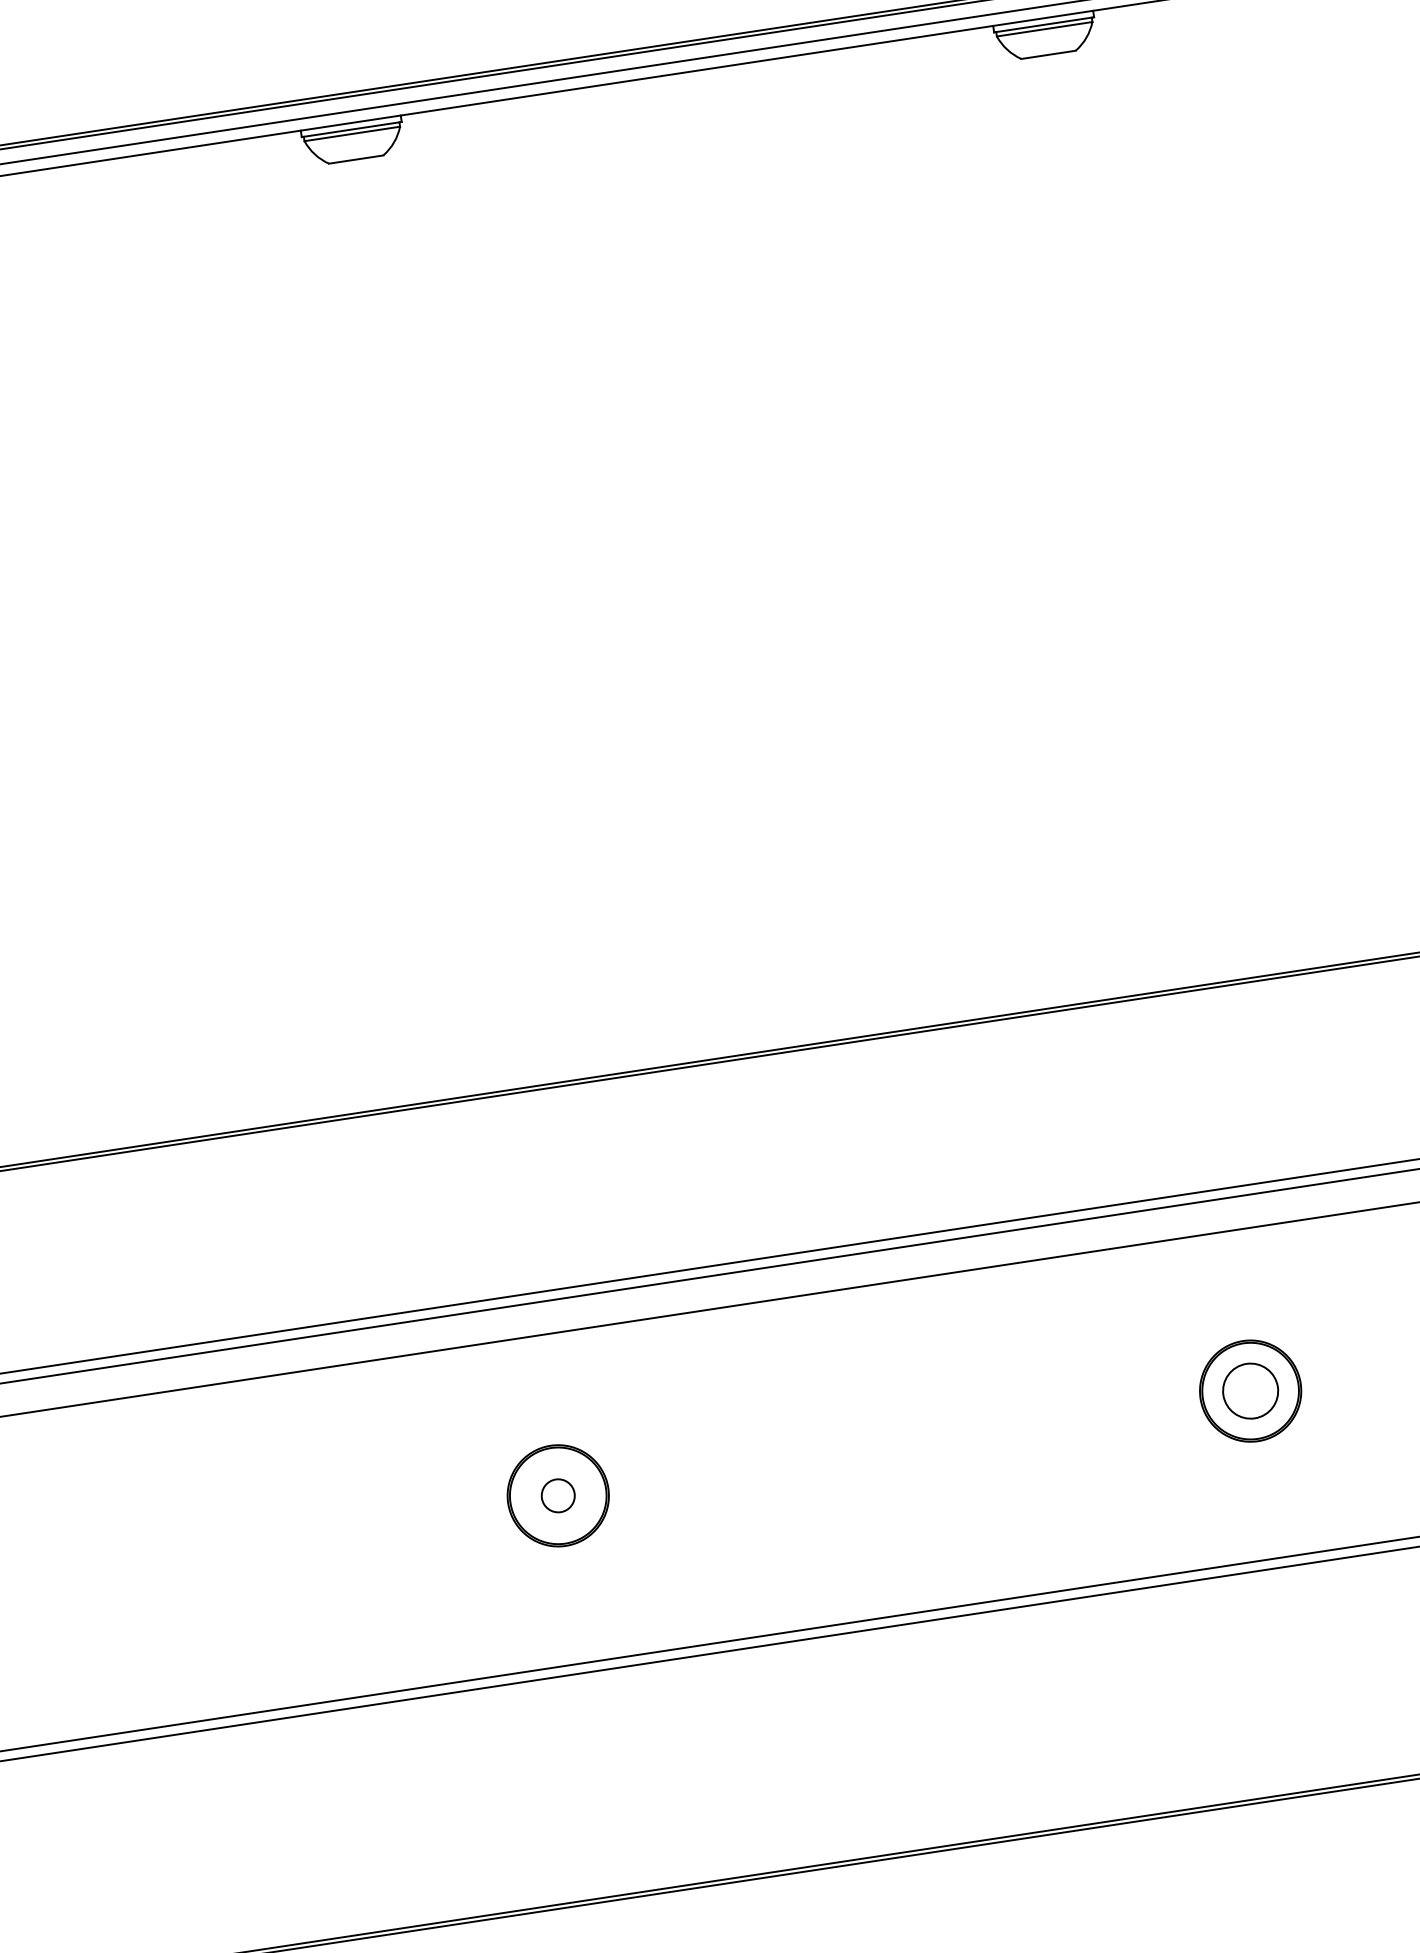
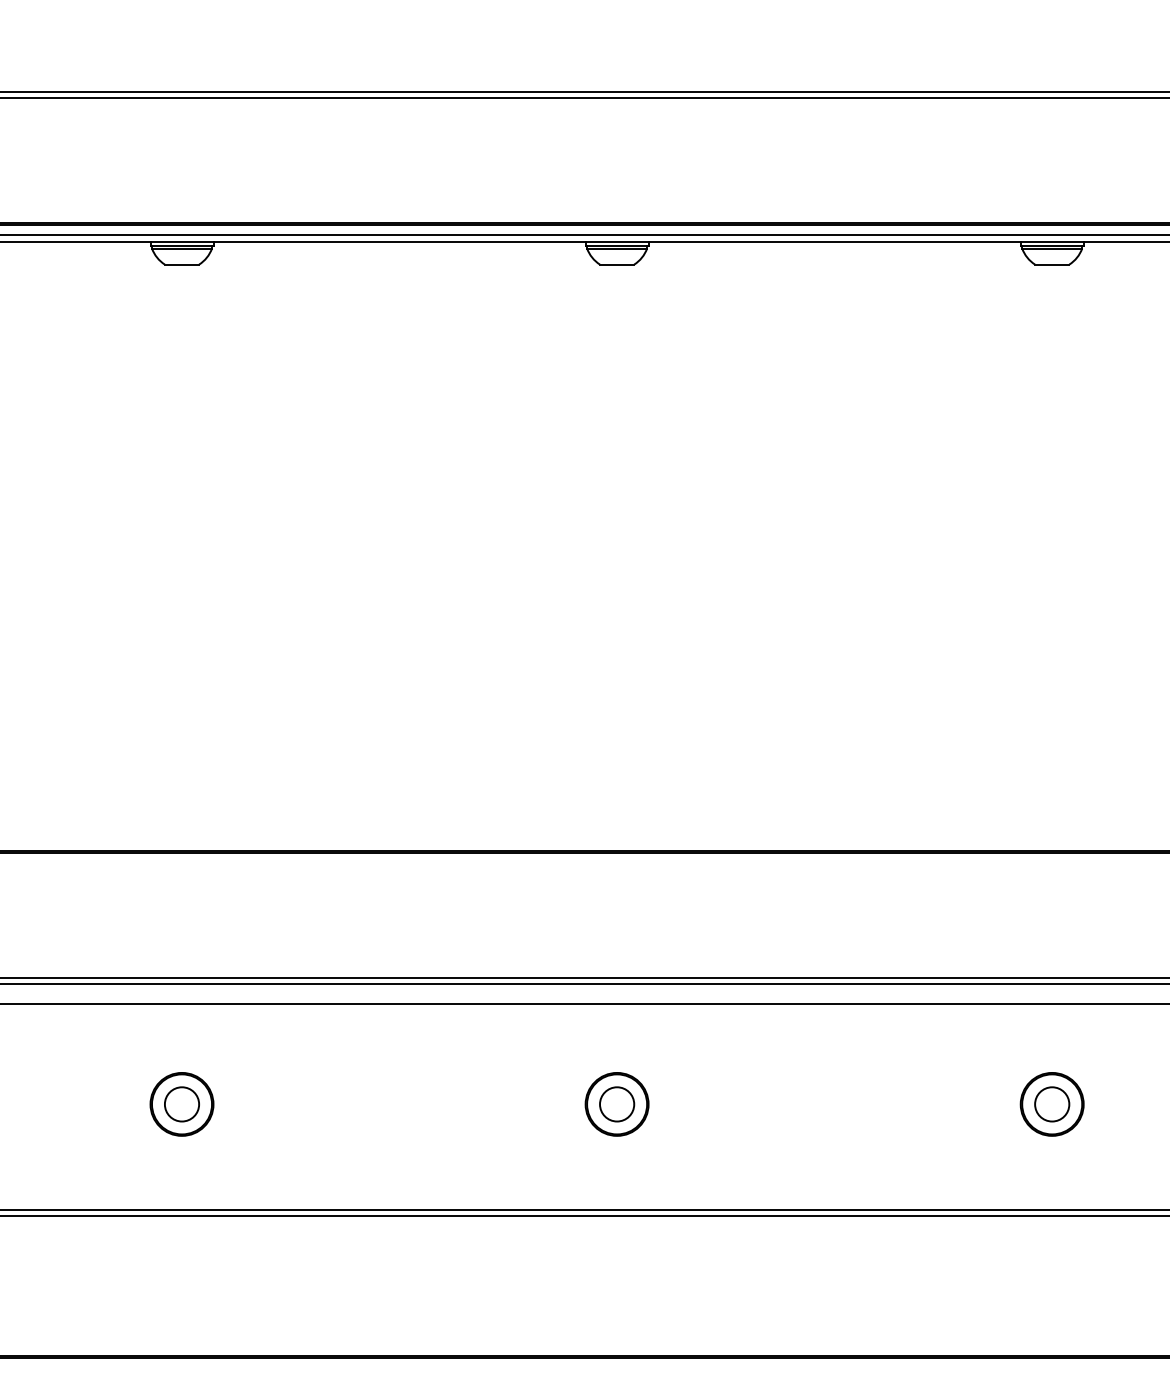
circle: (558, 1495) -> (617, 1104), size x1.67

